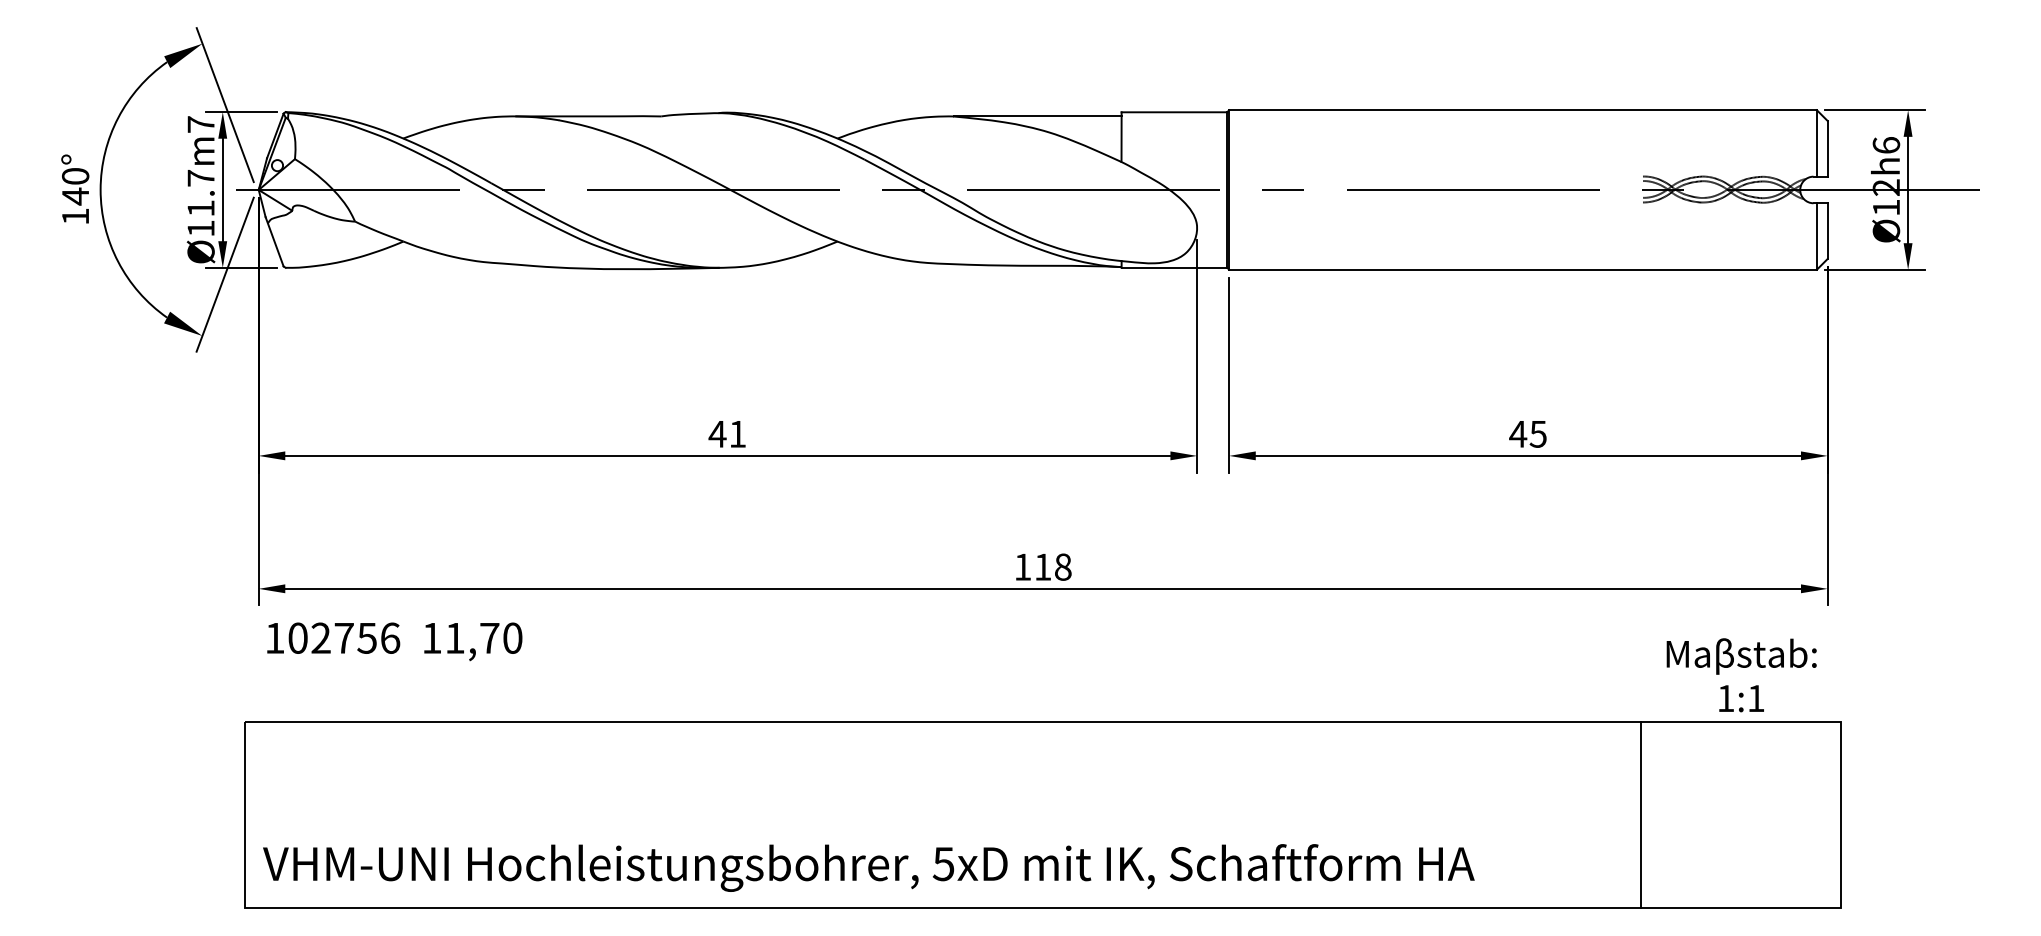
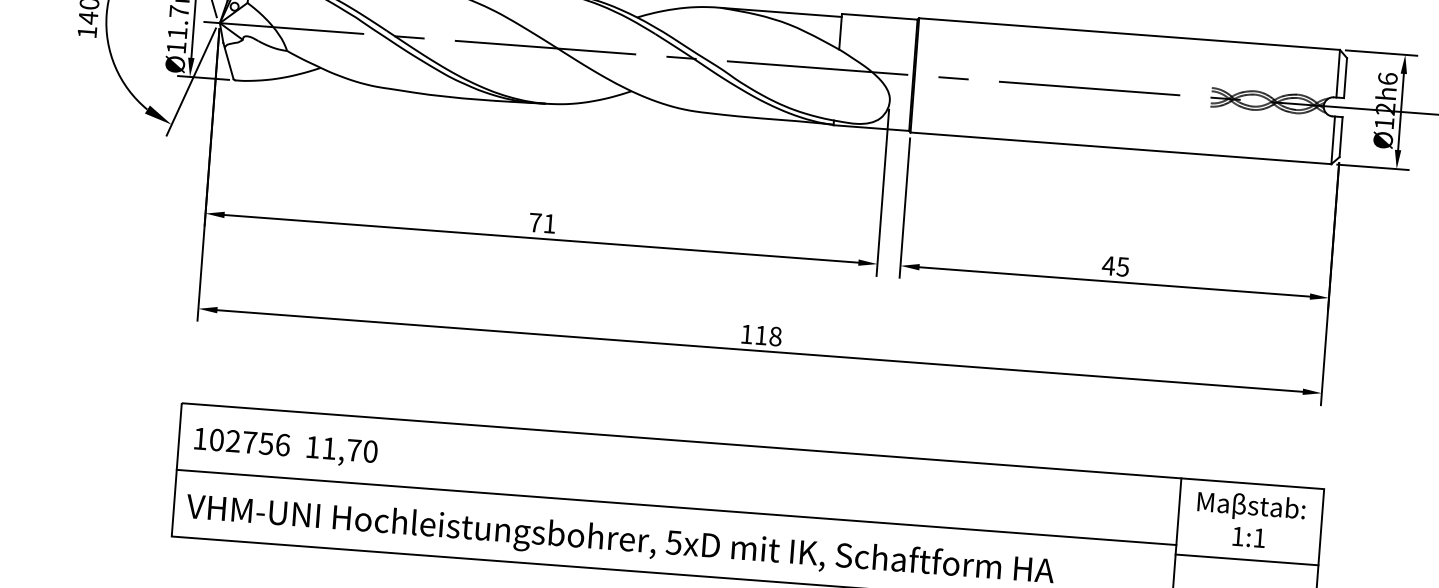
text: (717, 434) -> (535, 222), 41 -> 71
text: (394, 641) -> (285, 447), moved
text: (1741, 675) -> (1250, 520), moved
line: (943, 814) -> (676, 507), added
line: (1740, 828) -> (1246, 560), added

